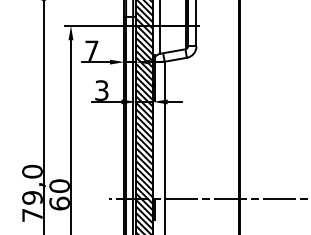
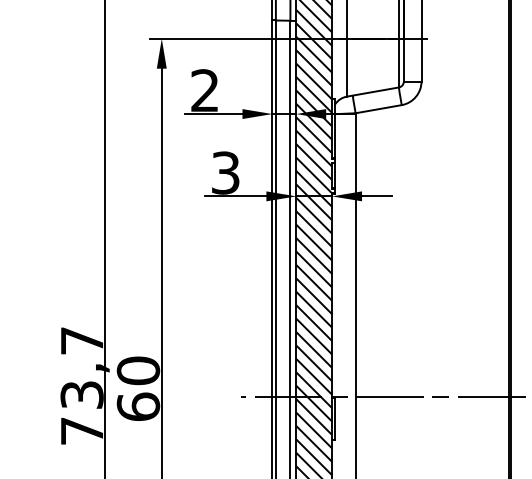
text: (91, 50) -> (204, 89), 7 -> 2
text: (32, 184) -> (82, 367), 79,0 -> 73,7

